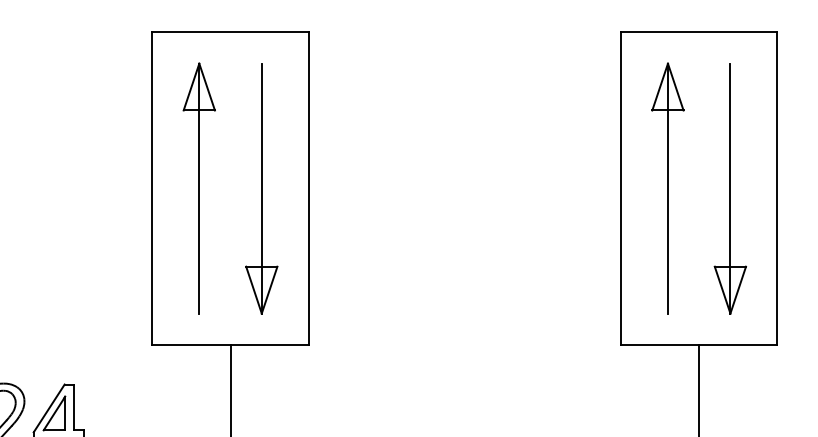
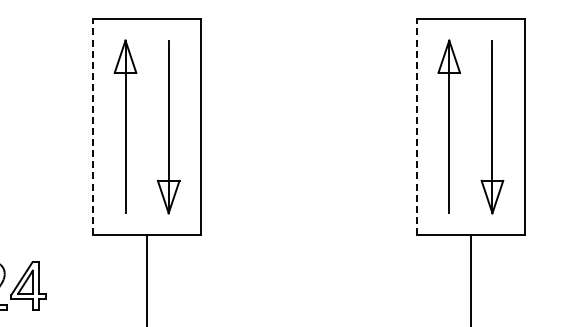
line: (152, 187) -> (93, 126), solid -> dashed
line: (620, 187) -> (416, 126), solid -> dashed

